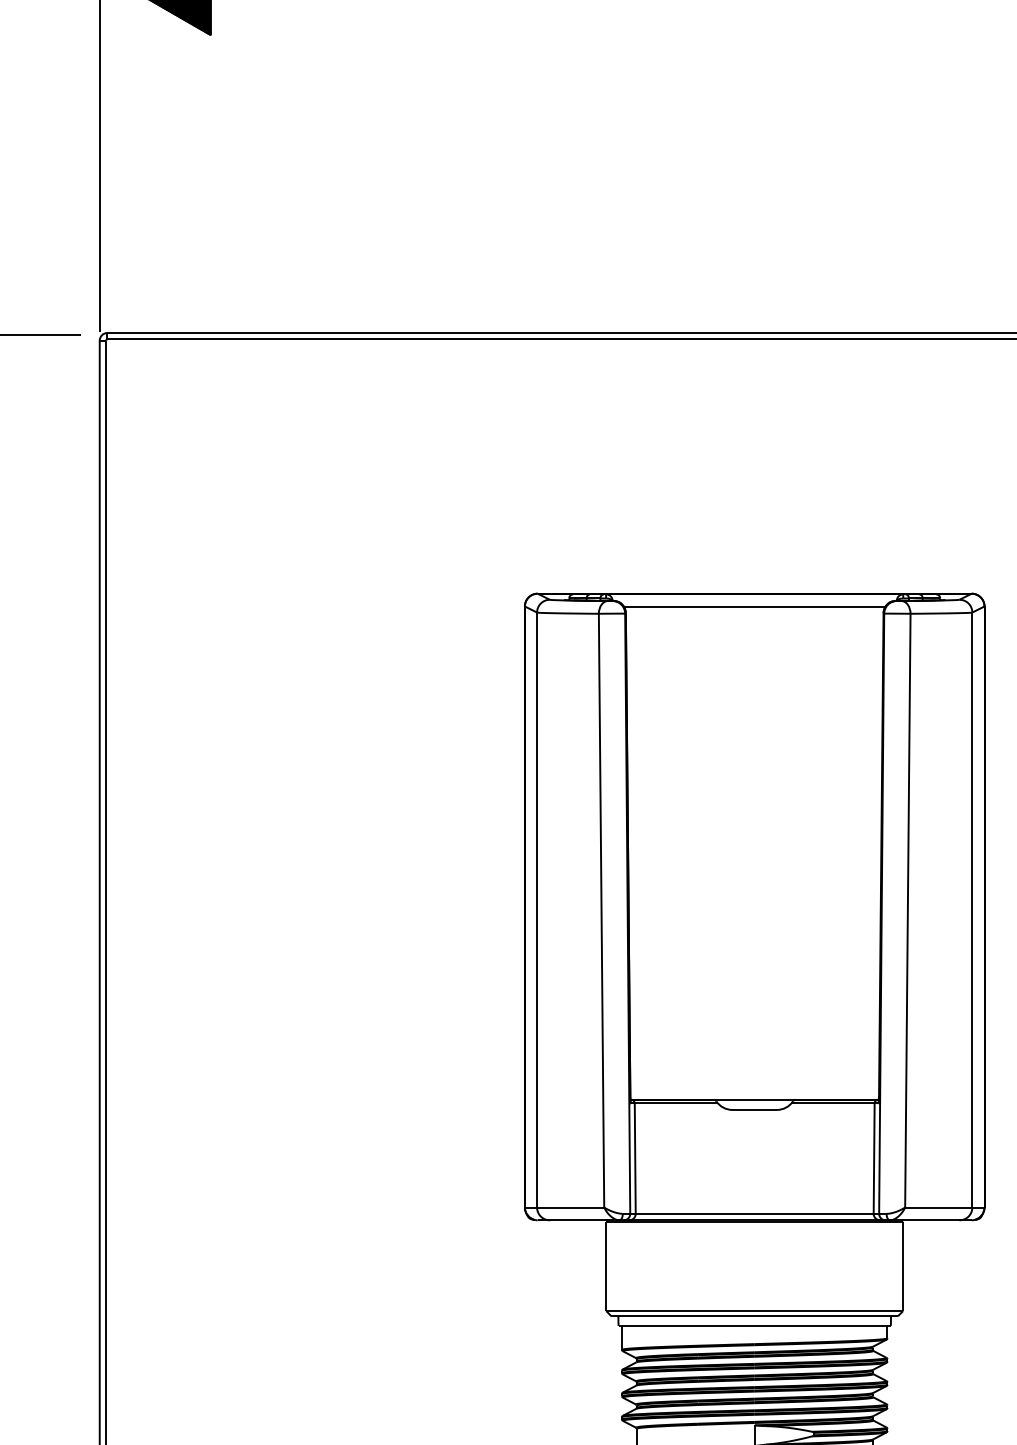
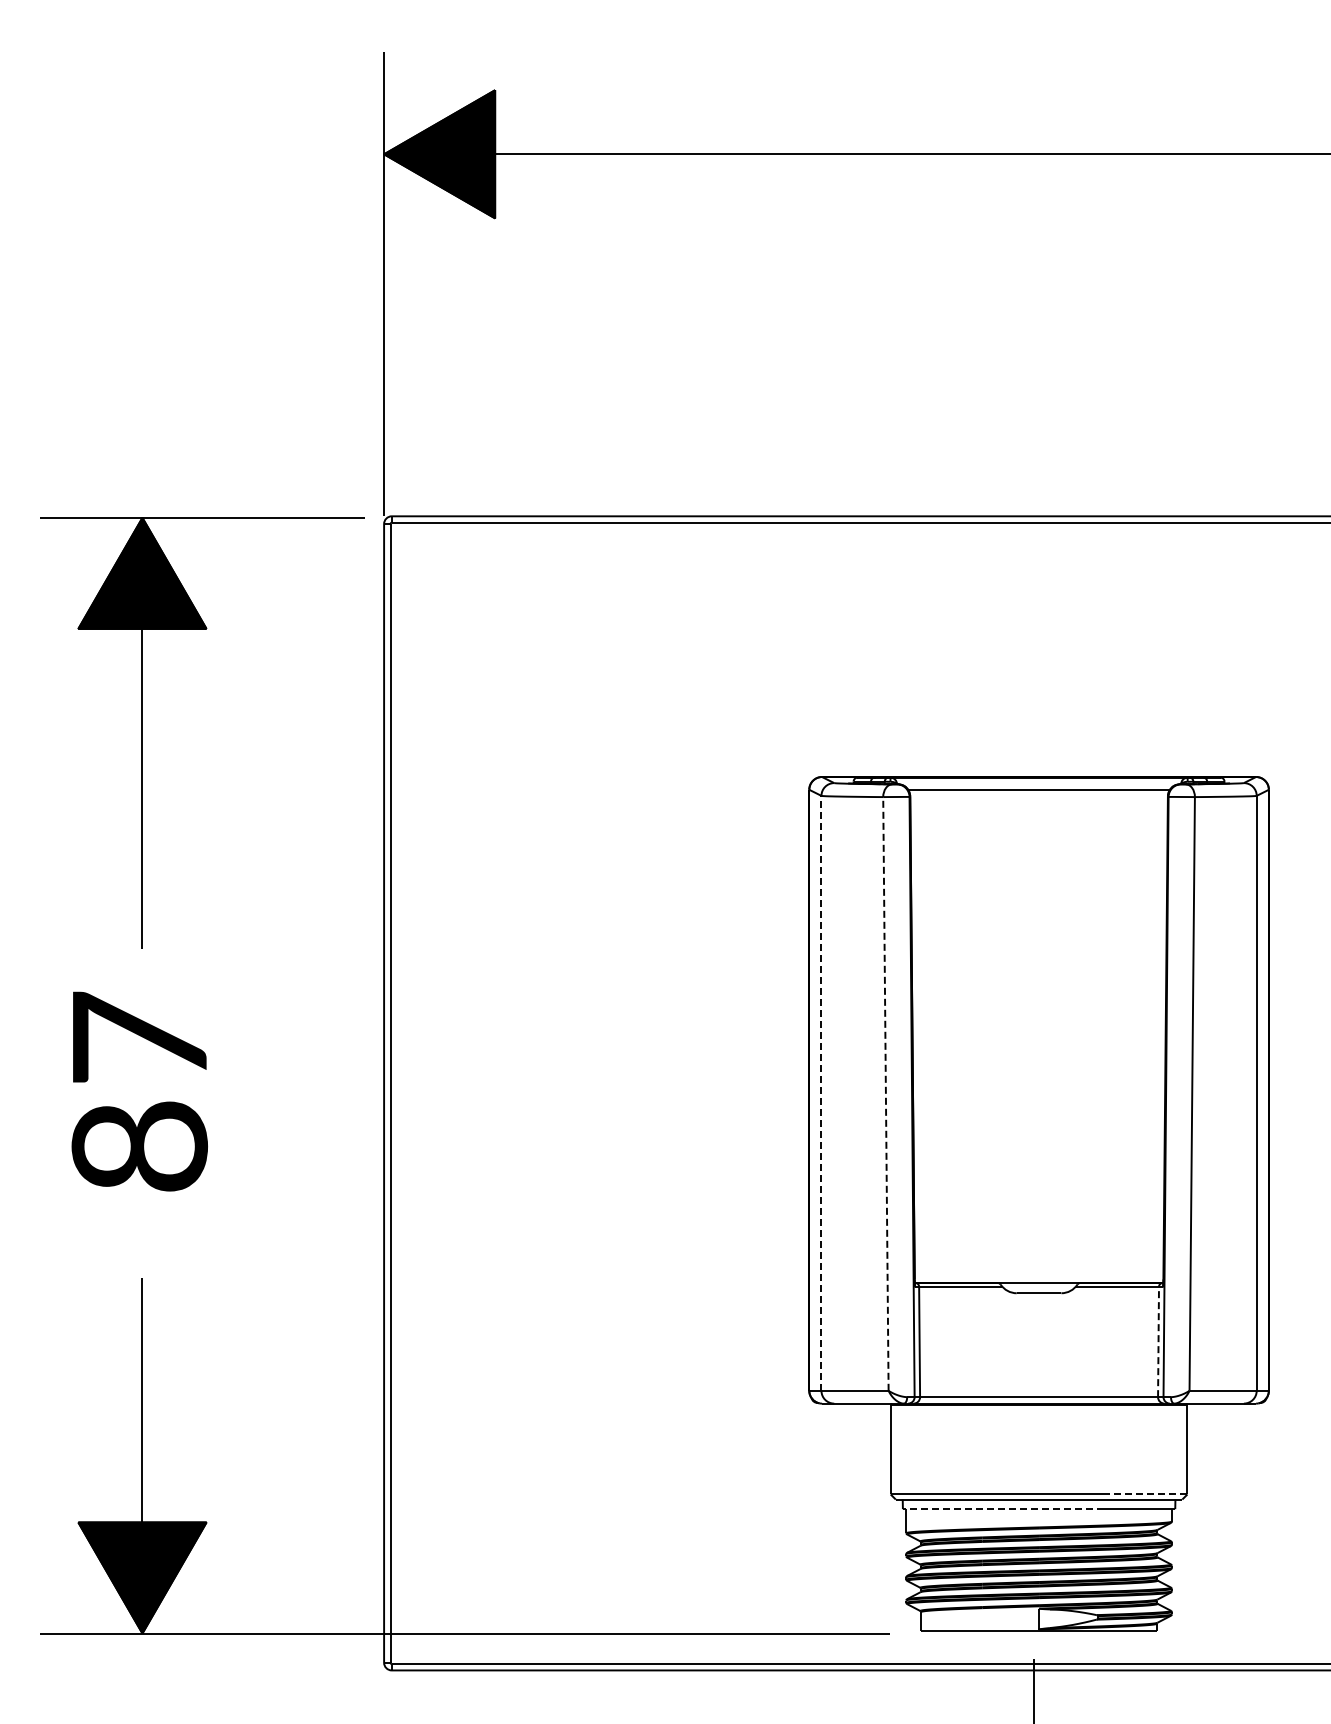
line: (537, 909) -> (821, 1092), solid -> dashed
line: (601, 910) -> (885, 1093), solid -> dashed
line: (874, 1158) -> (1158, 1341), solid -> dashed
line: (864, 1311) -> (1148, 1494), solid -> dashed
line: (719, 1326) -> (1003, 1509), solid -> dashed

